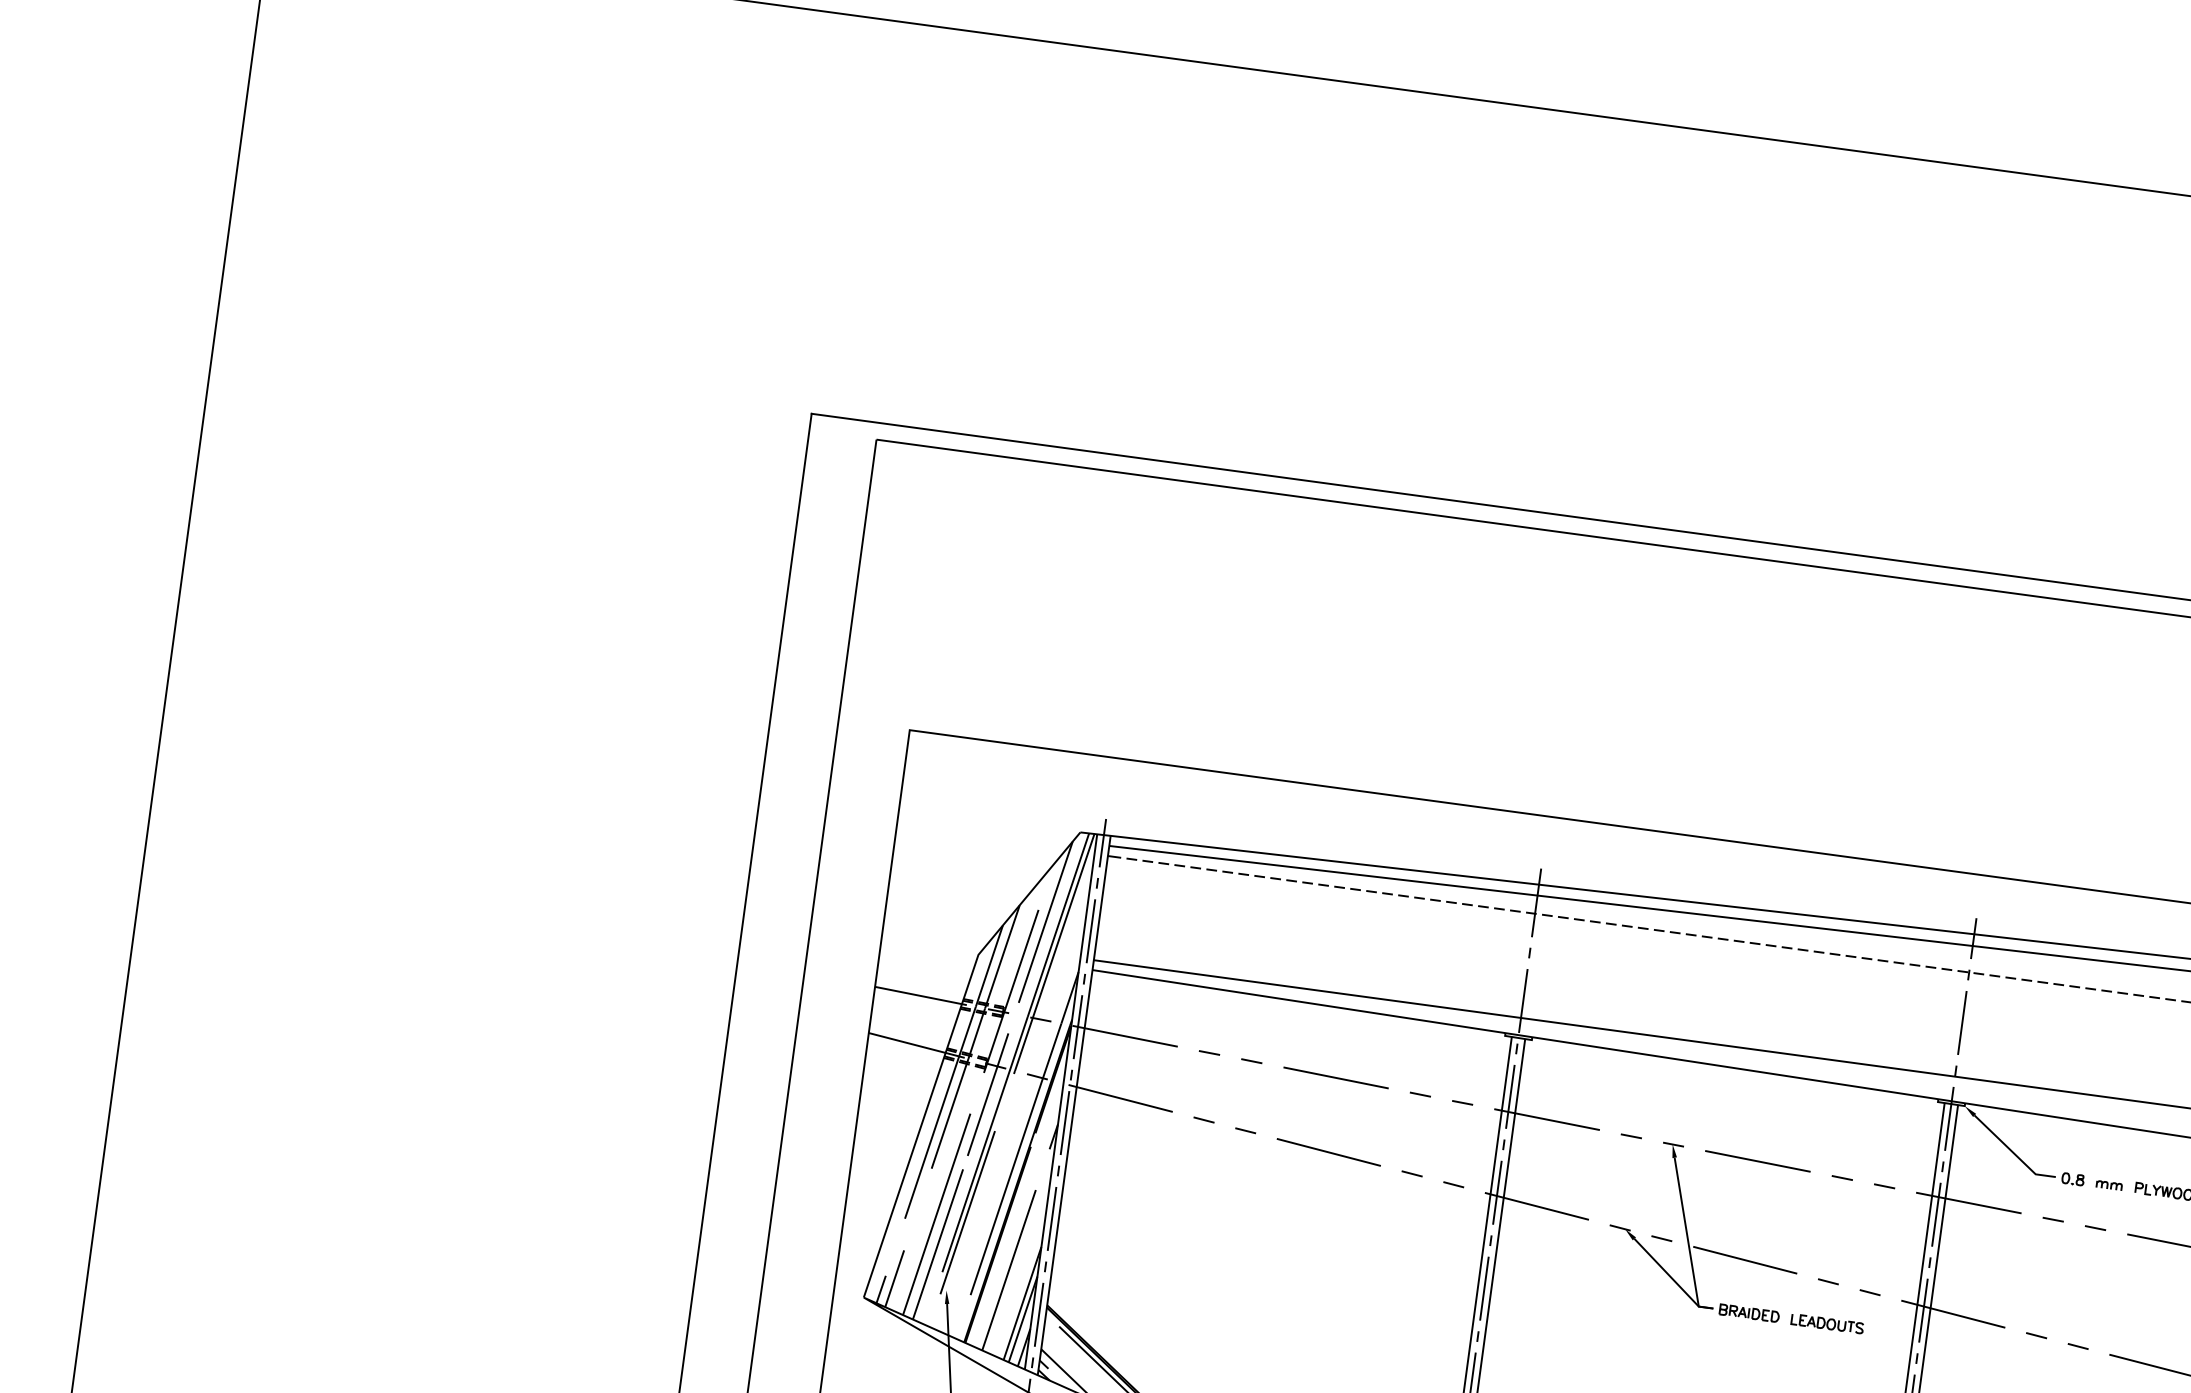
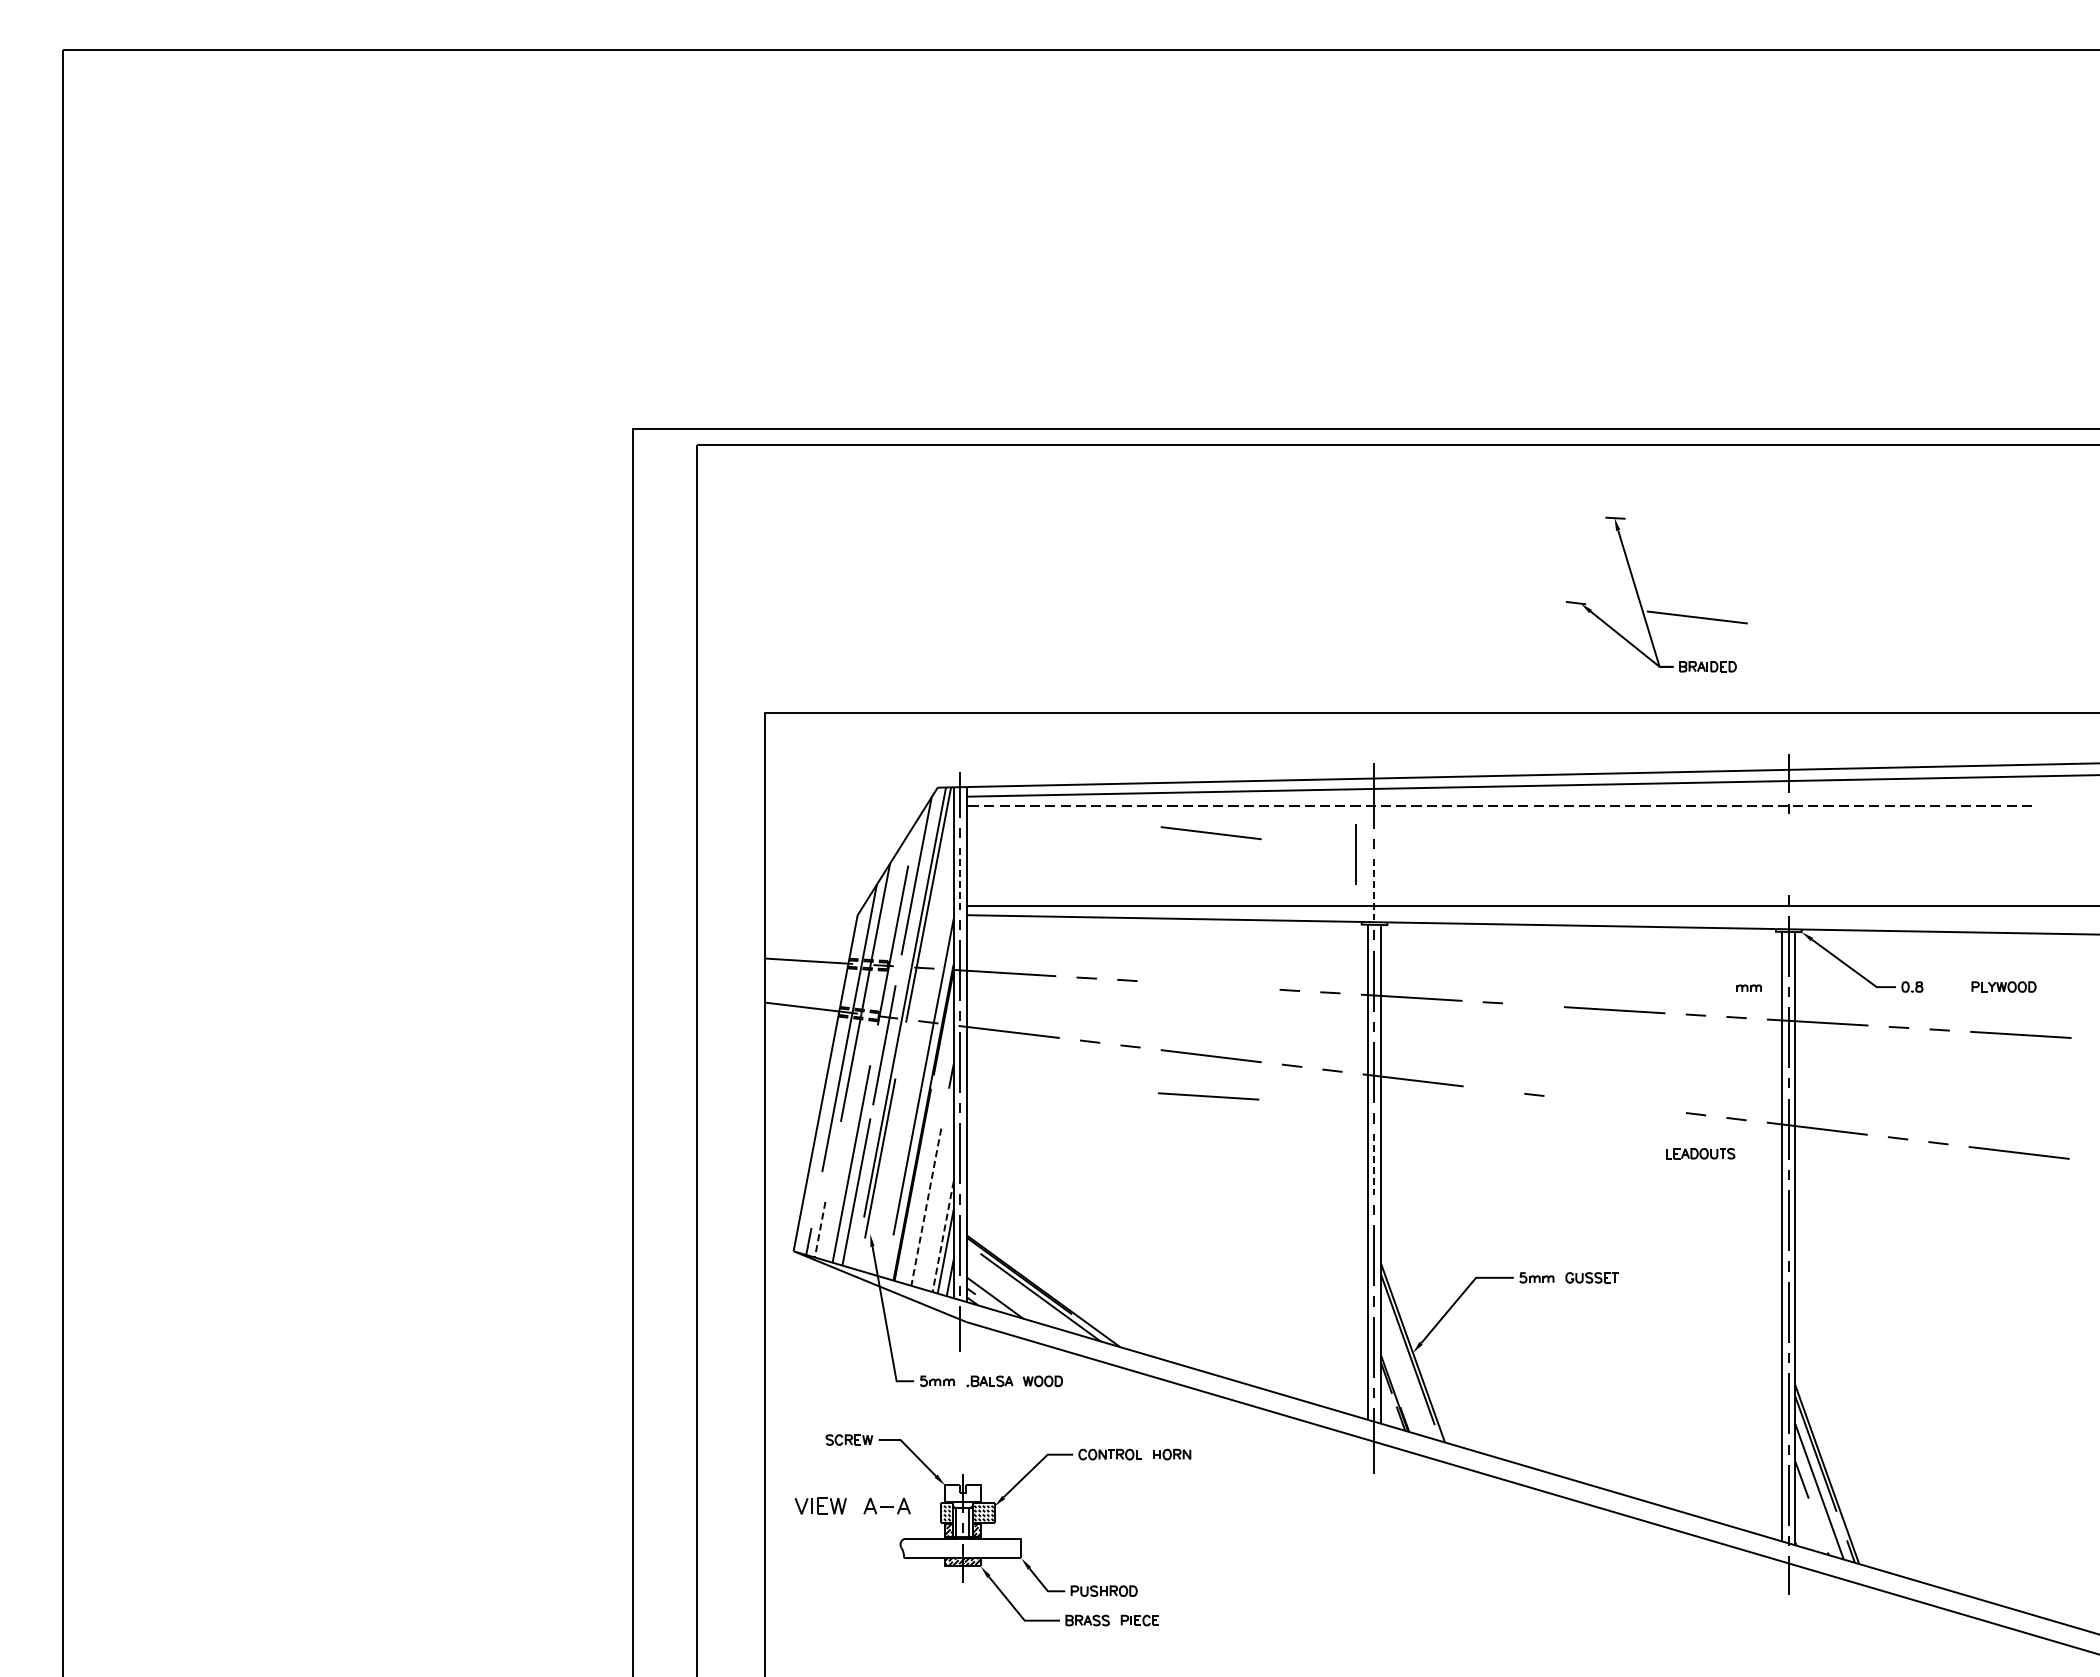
line: (1359, 919) -> (1210, 833), added
line: (1091, 931) -> (960, 879), solid -> dashed
line: (1523, 1000) -> (1374, 889), solid -> dashed
line: (1962, 1022) -> (1355, 854), moved
line: (1335, 1077) -> (1208, 1096), moved
part: (2108, 1184) -> (1748, 987), moved
part: (1688, 1233) -> (1640, 599), moved
line: (1009, 1270) -> (926, 1207), solid -> dashed
line: (894, 1279) -> (820, 1230), solid -> dashed
line: (1484, 1288) -> (1374, 1164), solid -> dashed
line: (1022, 1304) -> (943, 1237), solid -> dashed

